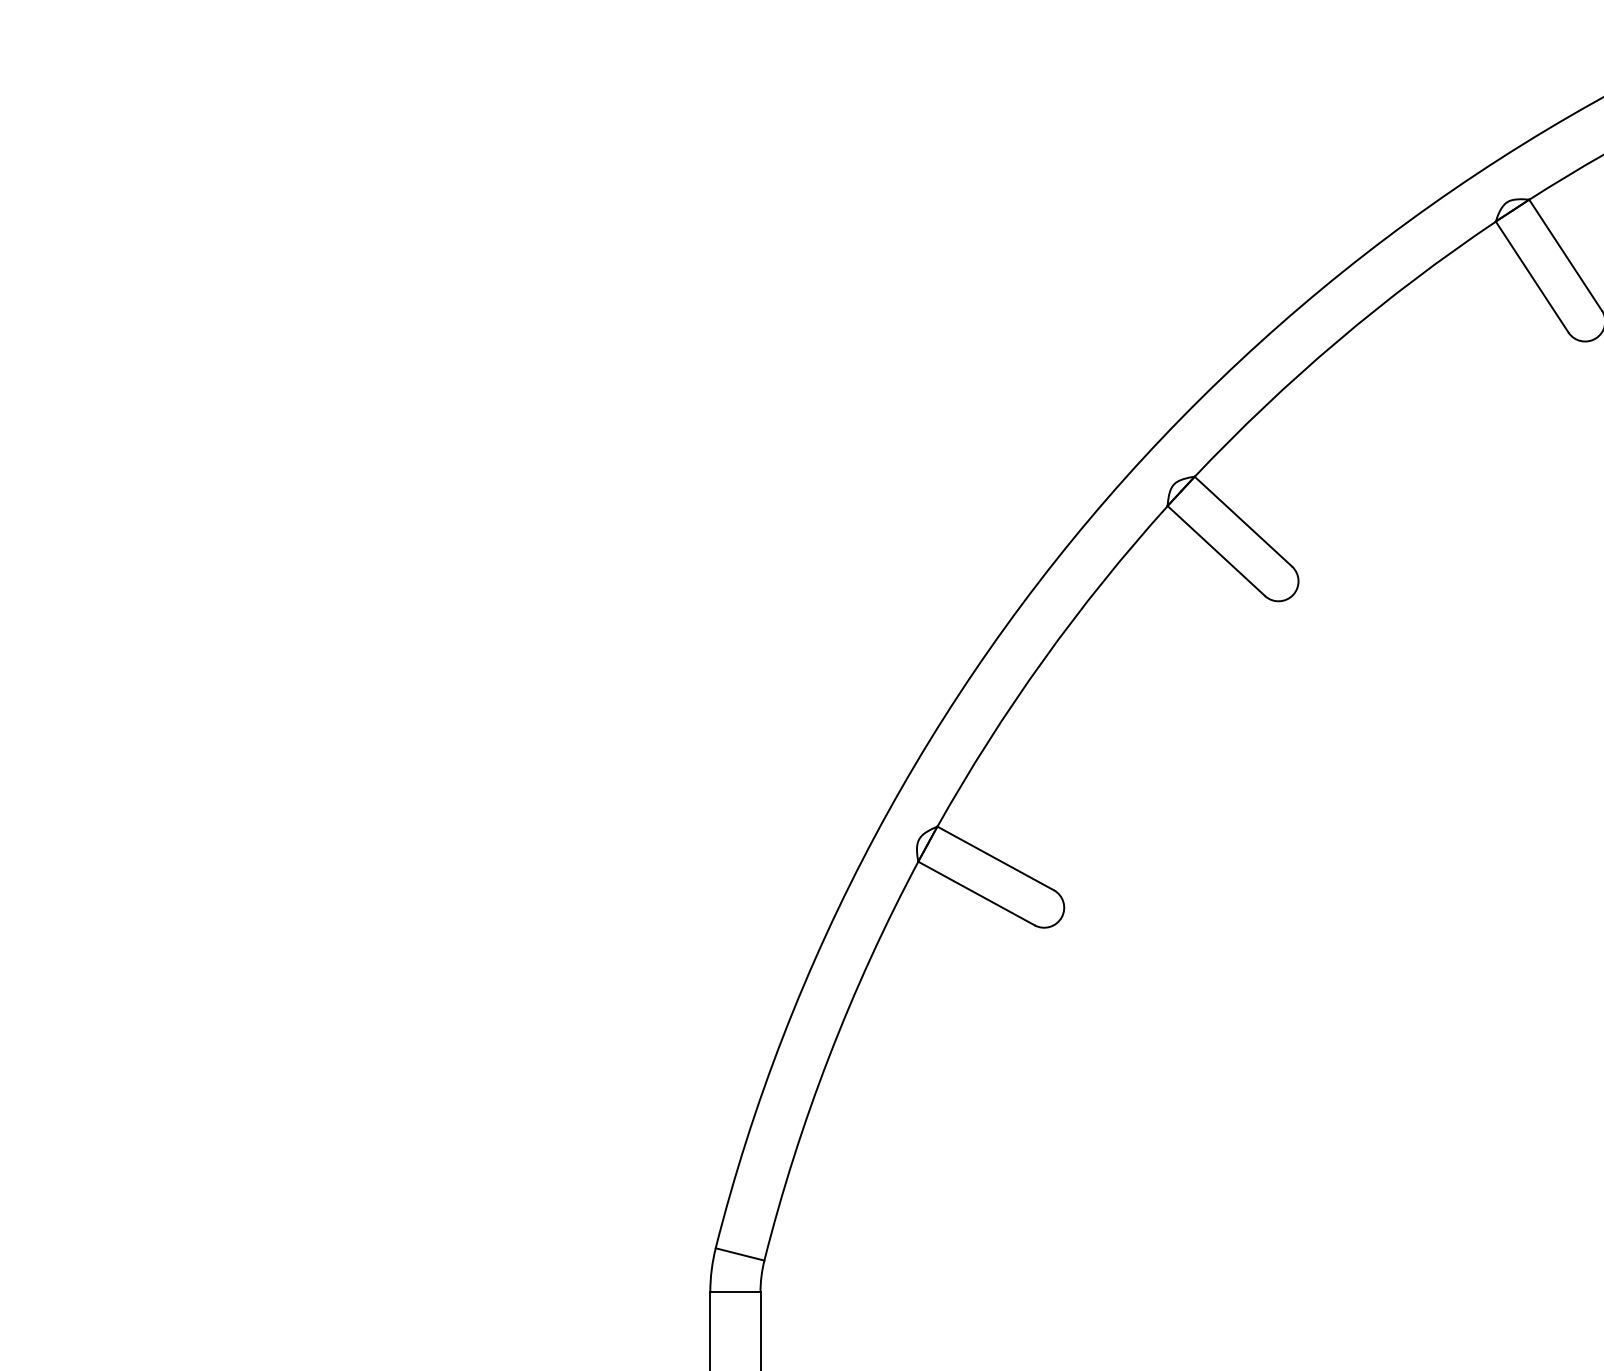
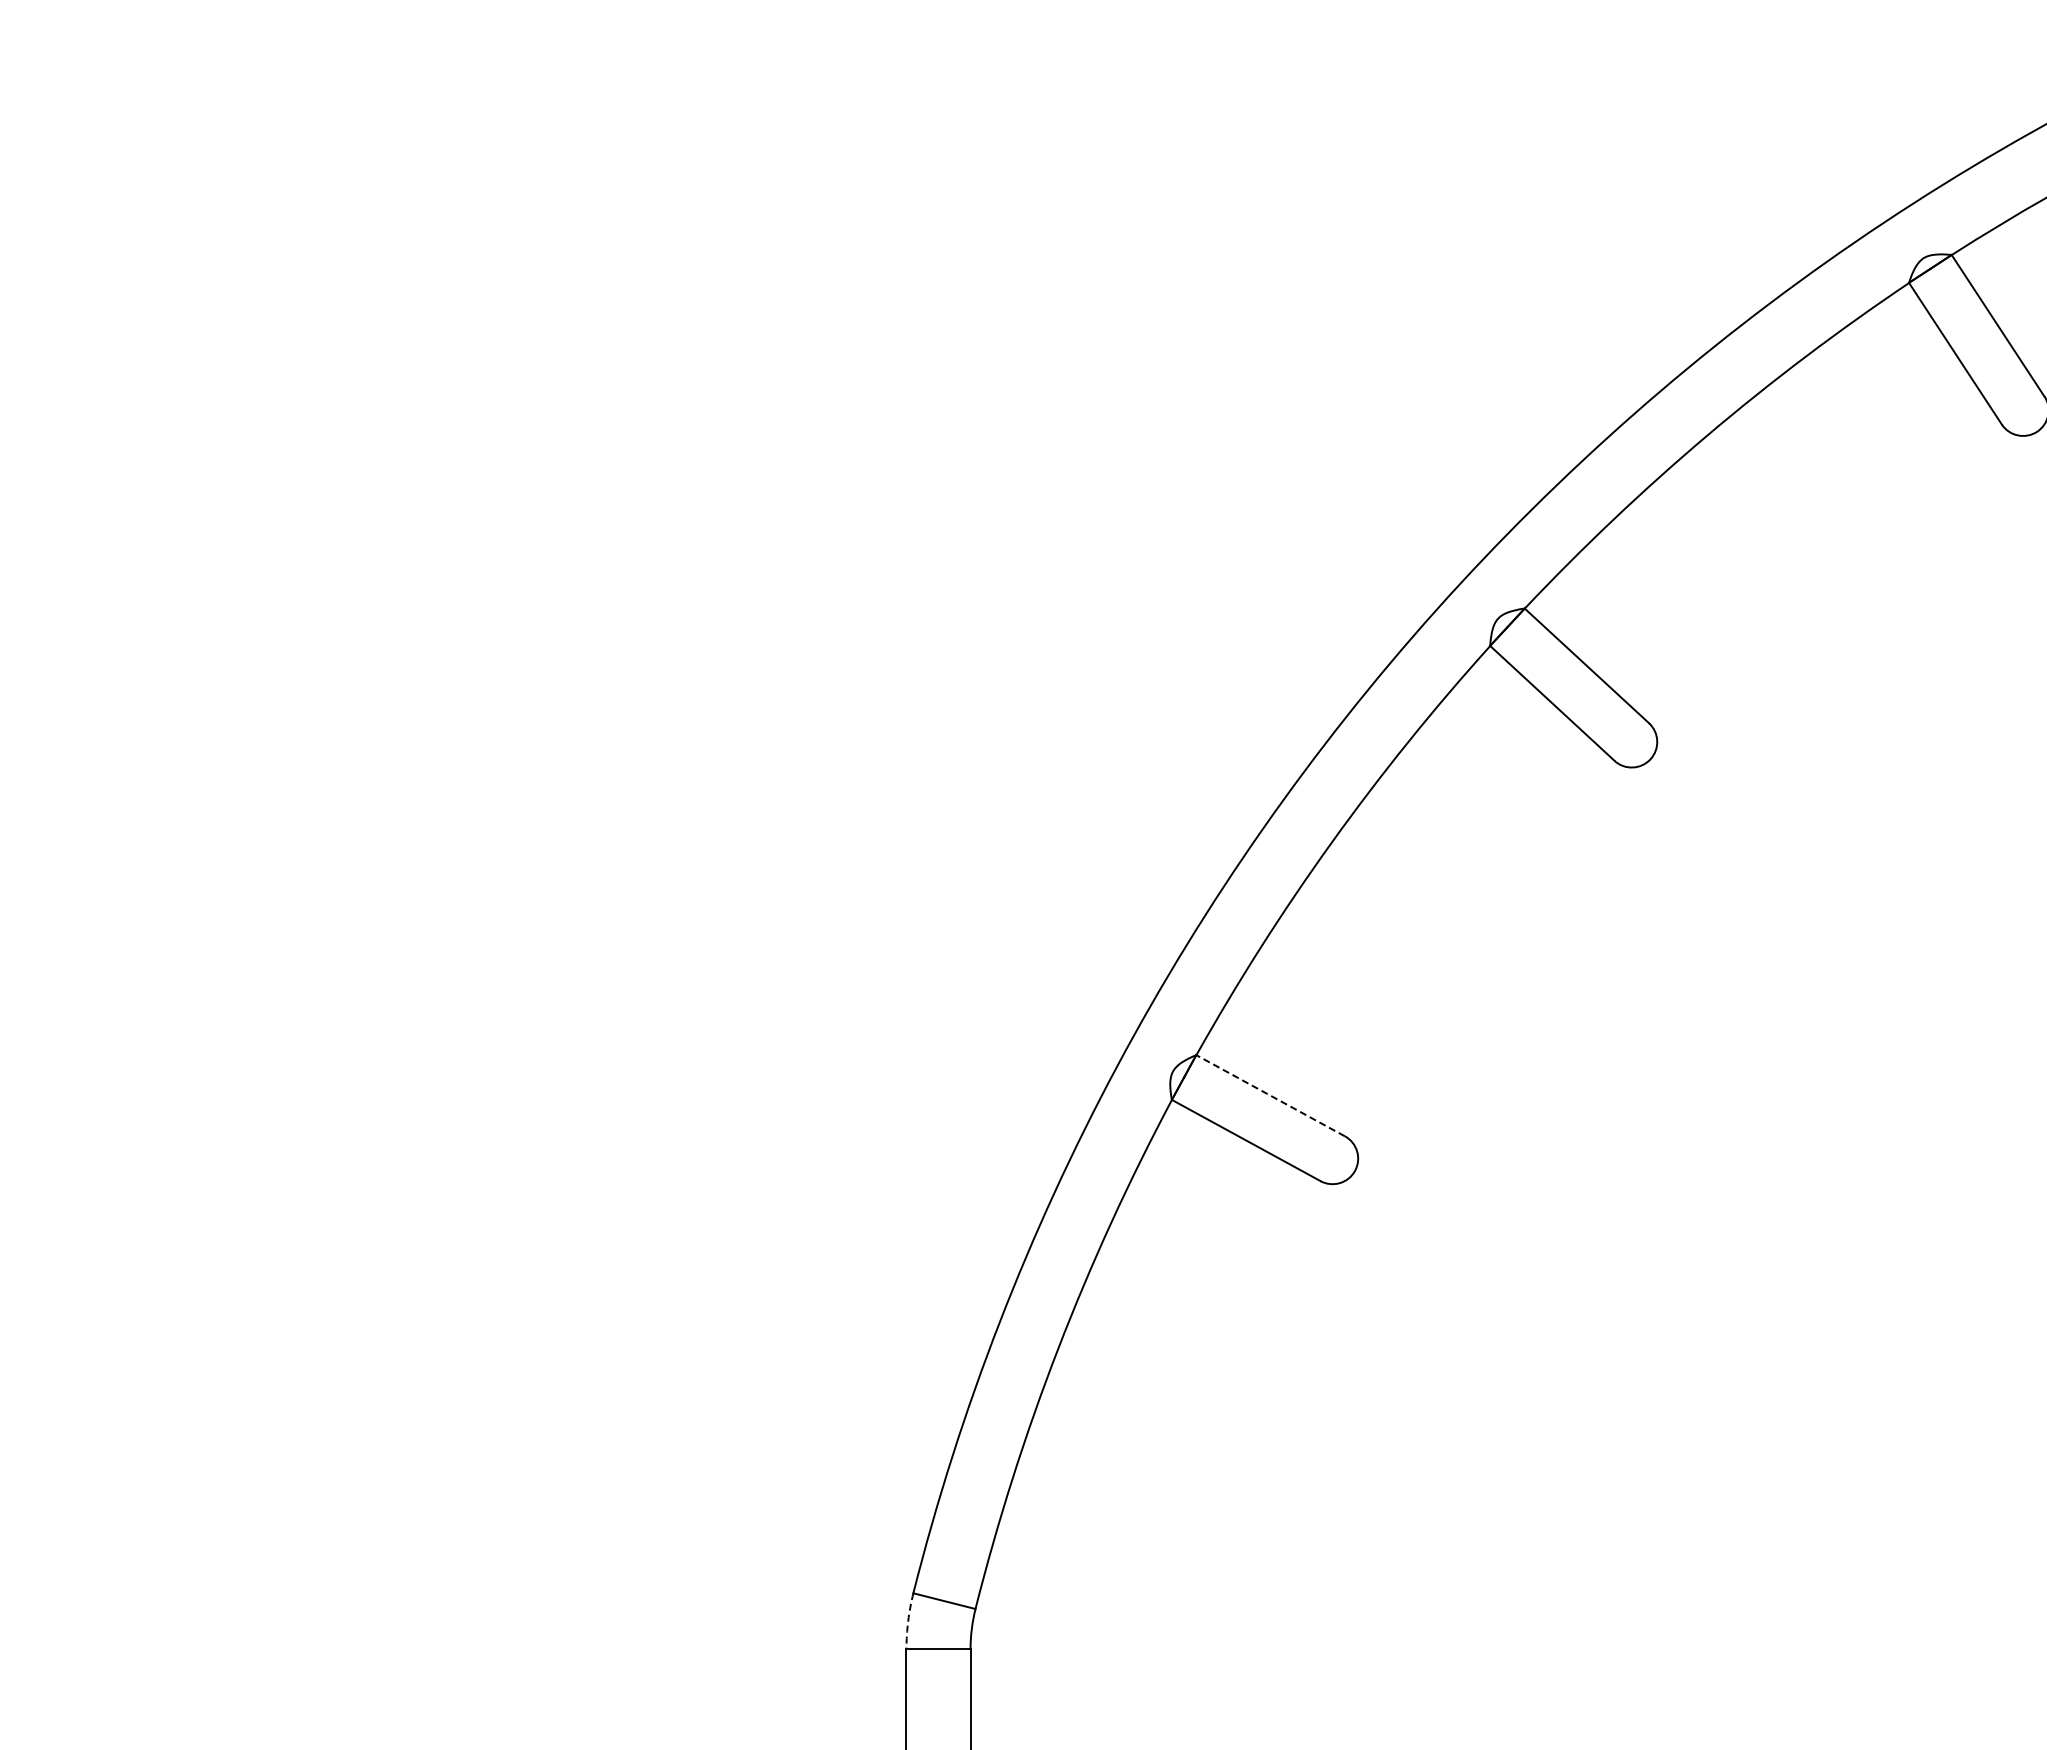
line: (995, 858) -> (1270, 1095), solid -> dashed
arc: (711, 1269) -> (908, 1620), solid -> dashed

